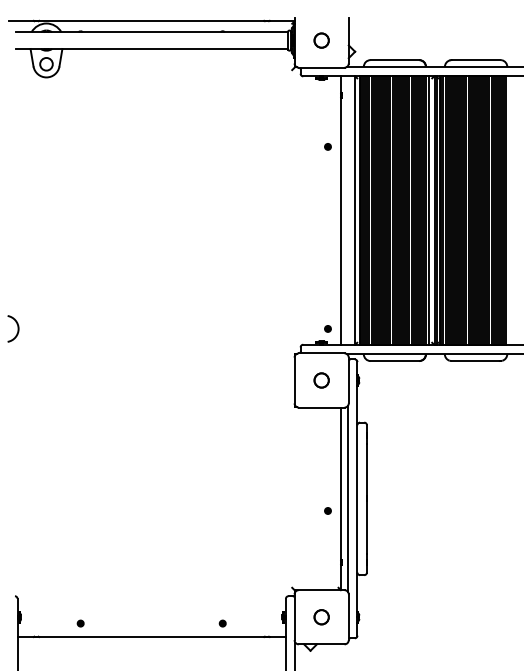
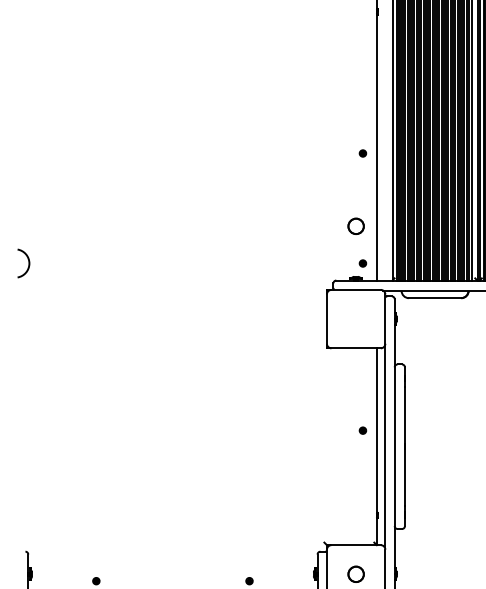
part: (327, 146) -> (362, 153), moved
circle: (321, 380) -> (355, 226), moved
part: (327, 510) -> (362, 430), moved

